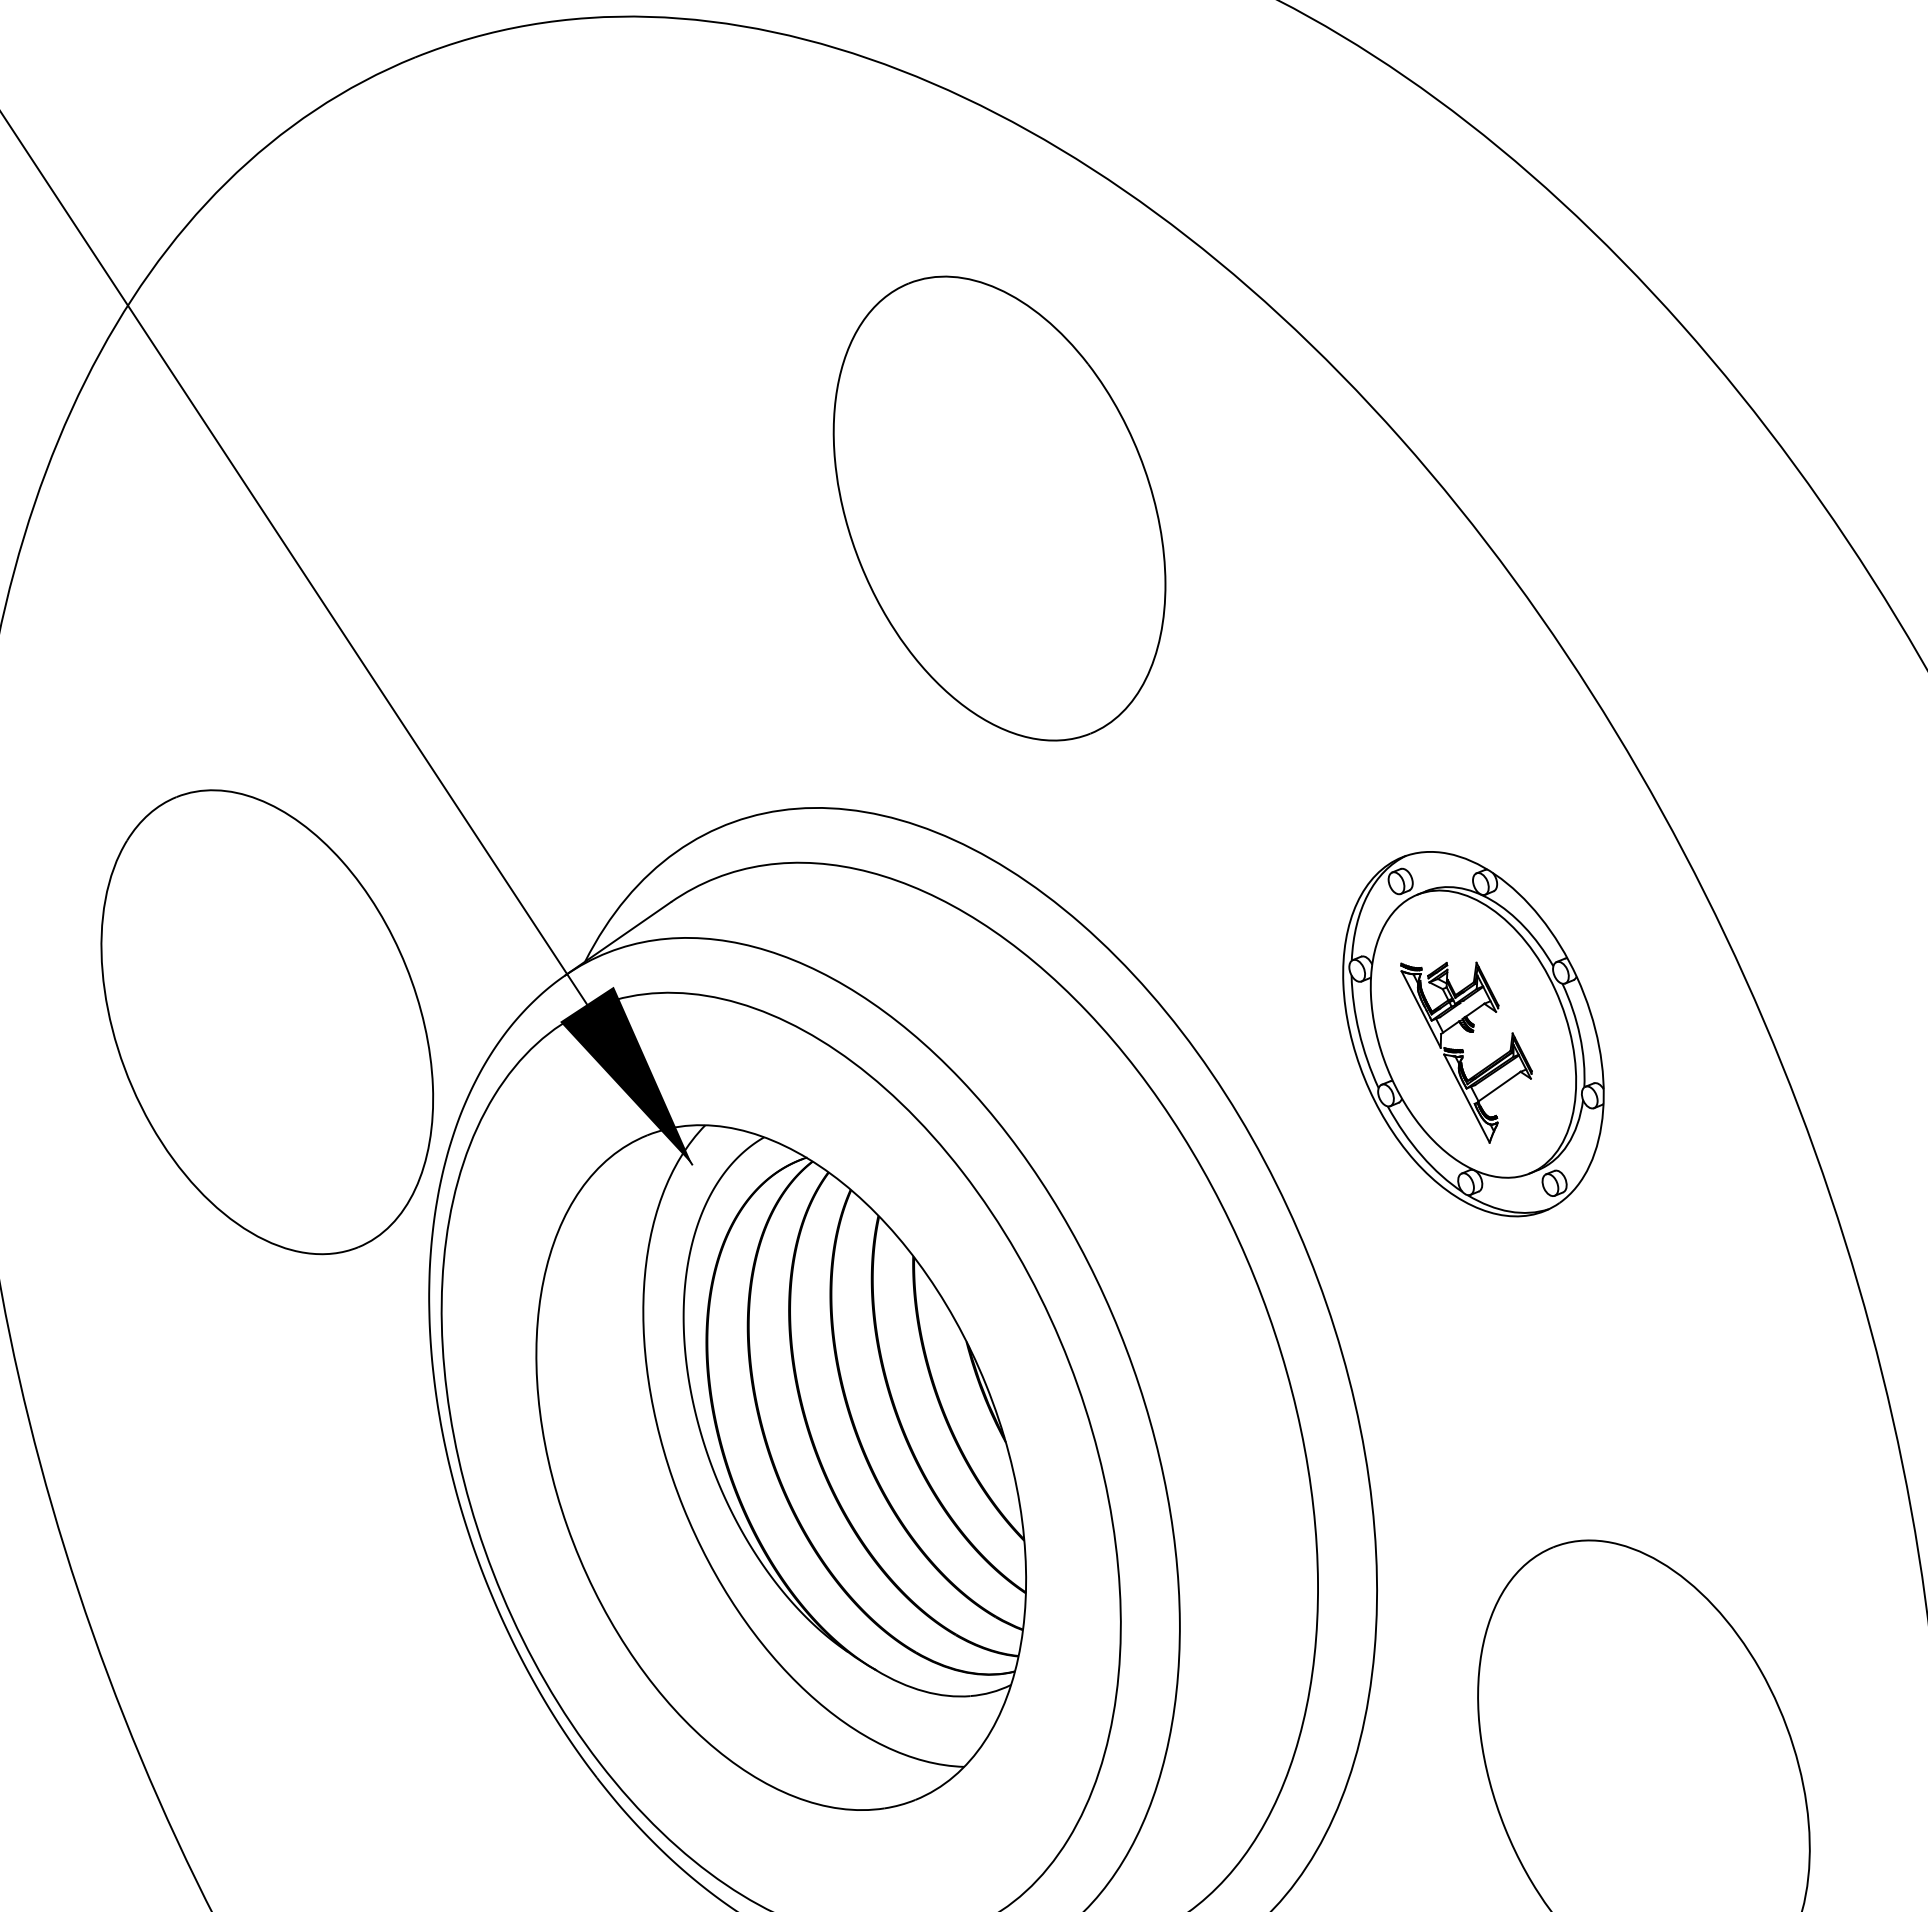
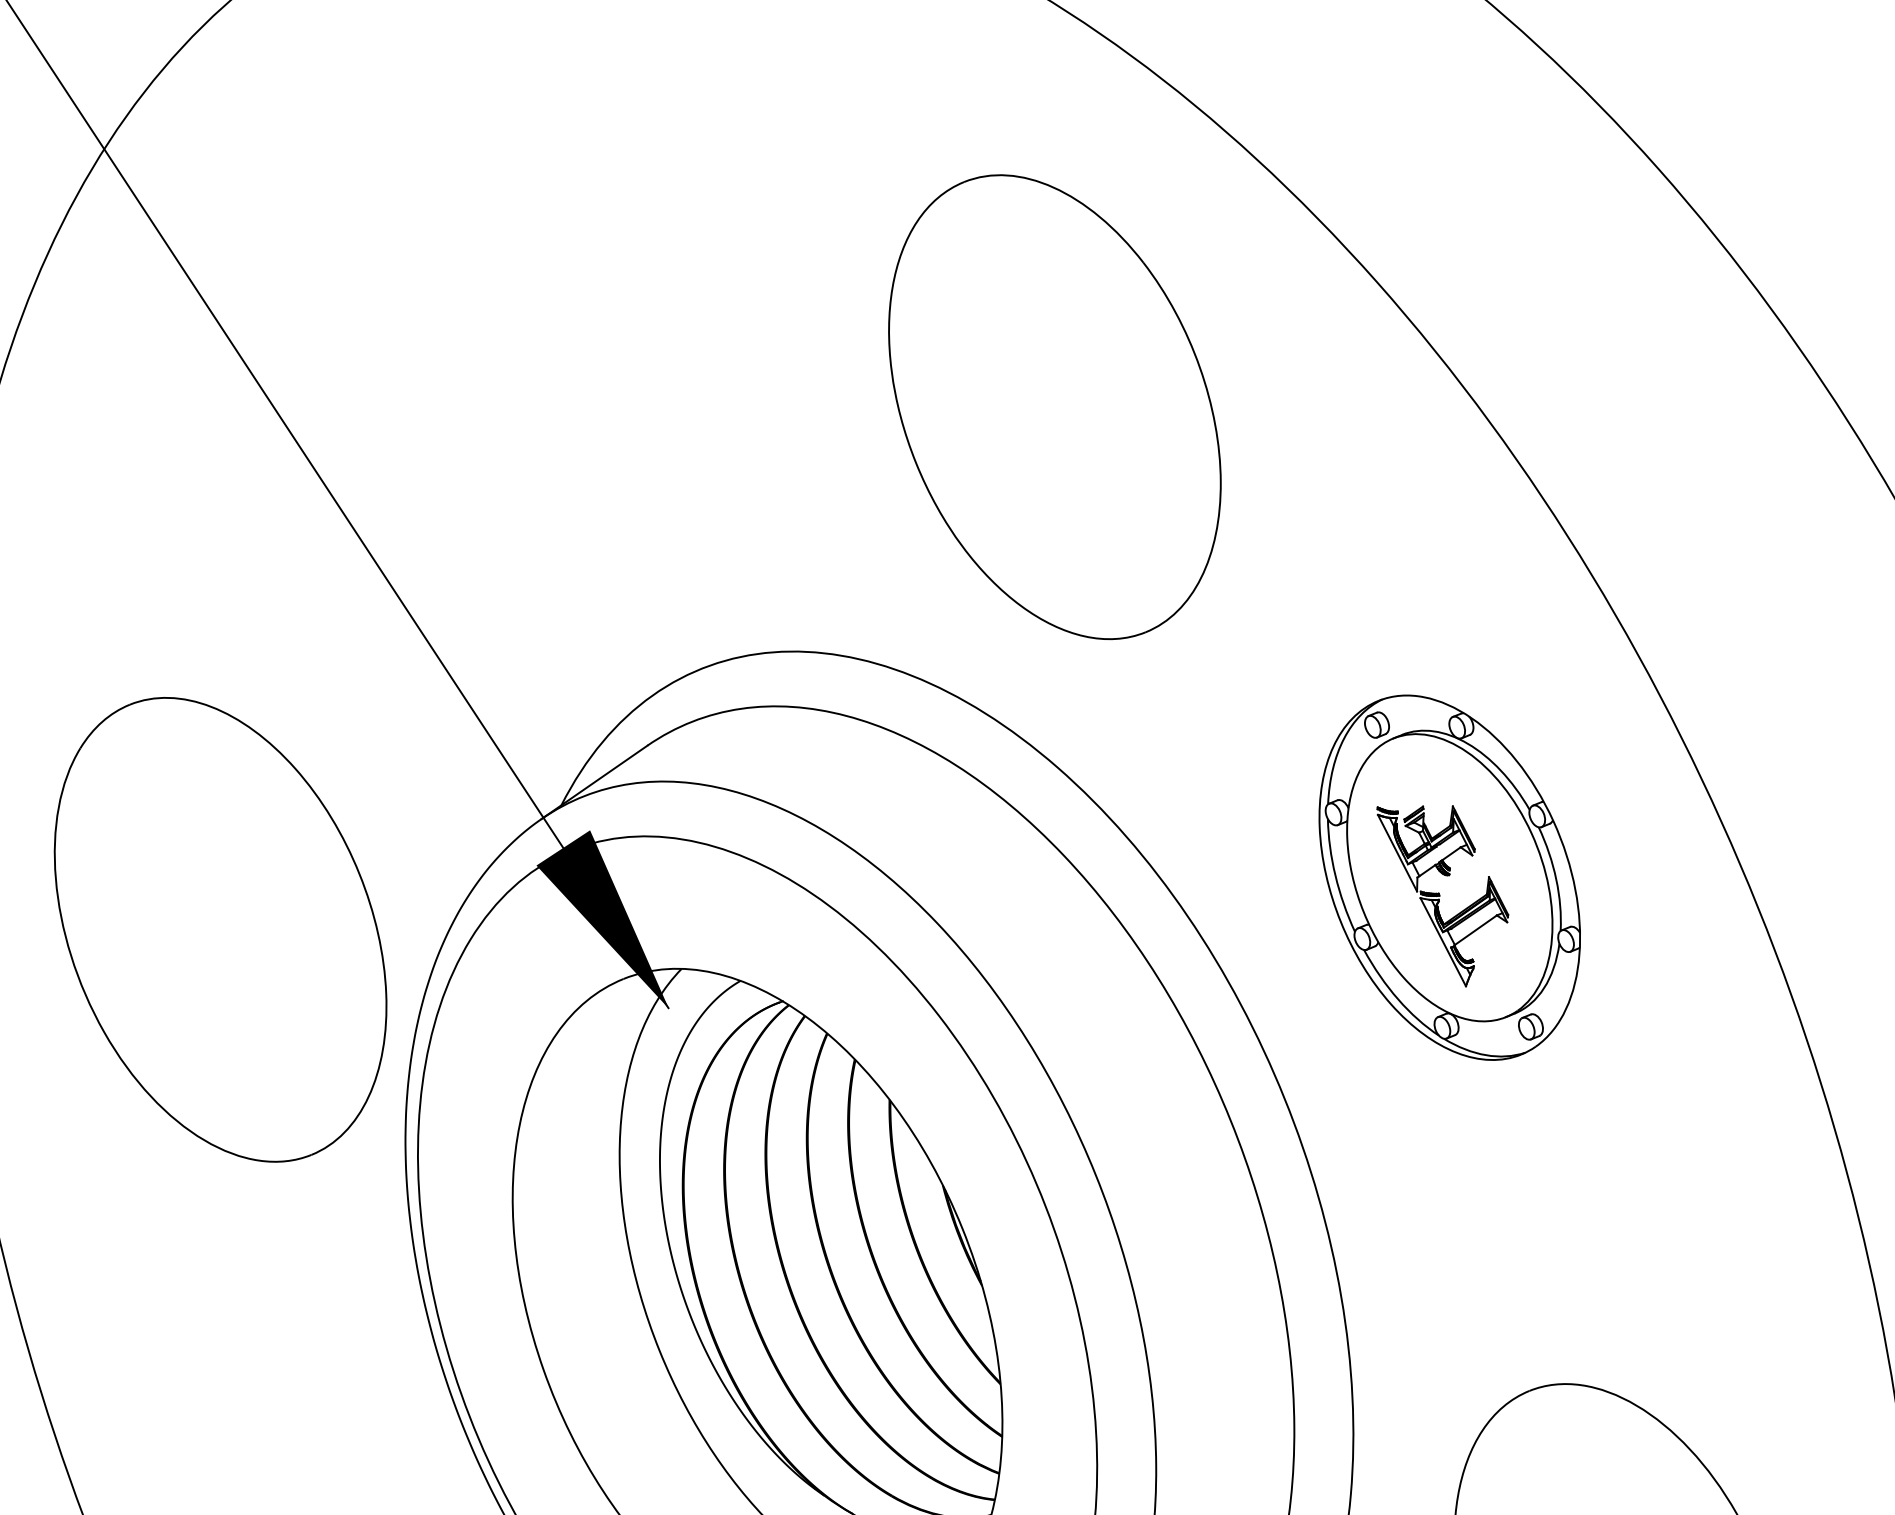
part: (999, 508) -> (1054, 407), moved
part: (267, 1022) -> (220, 930), moved

